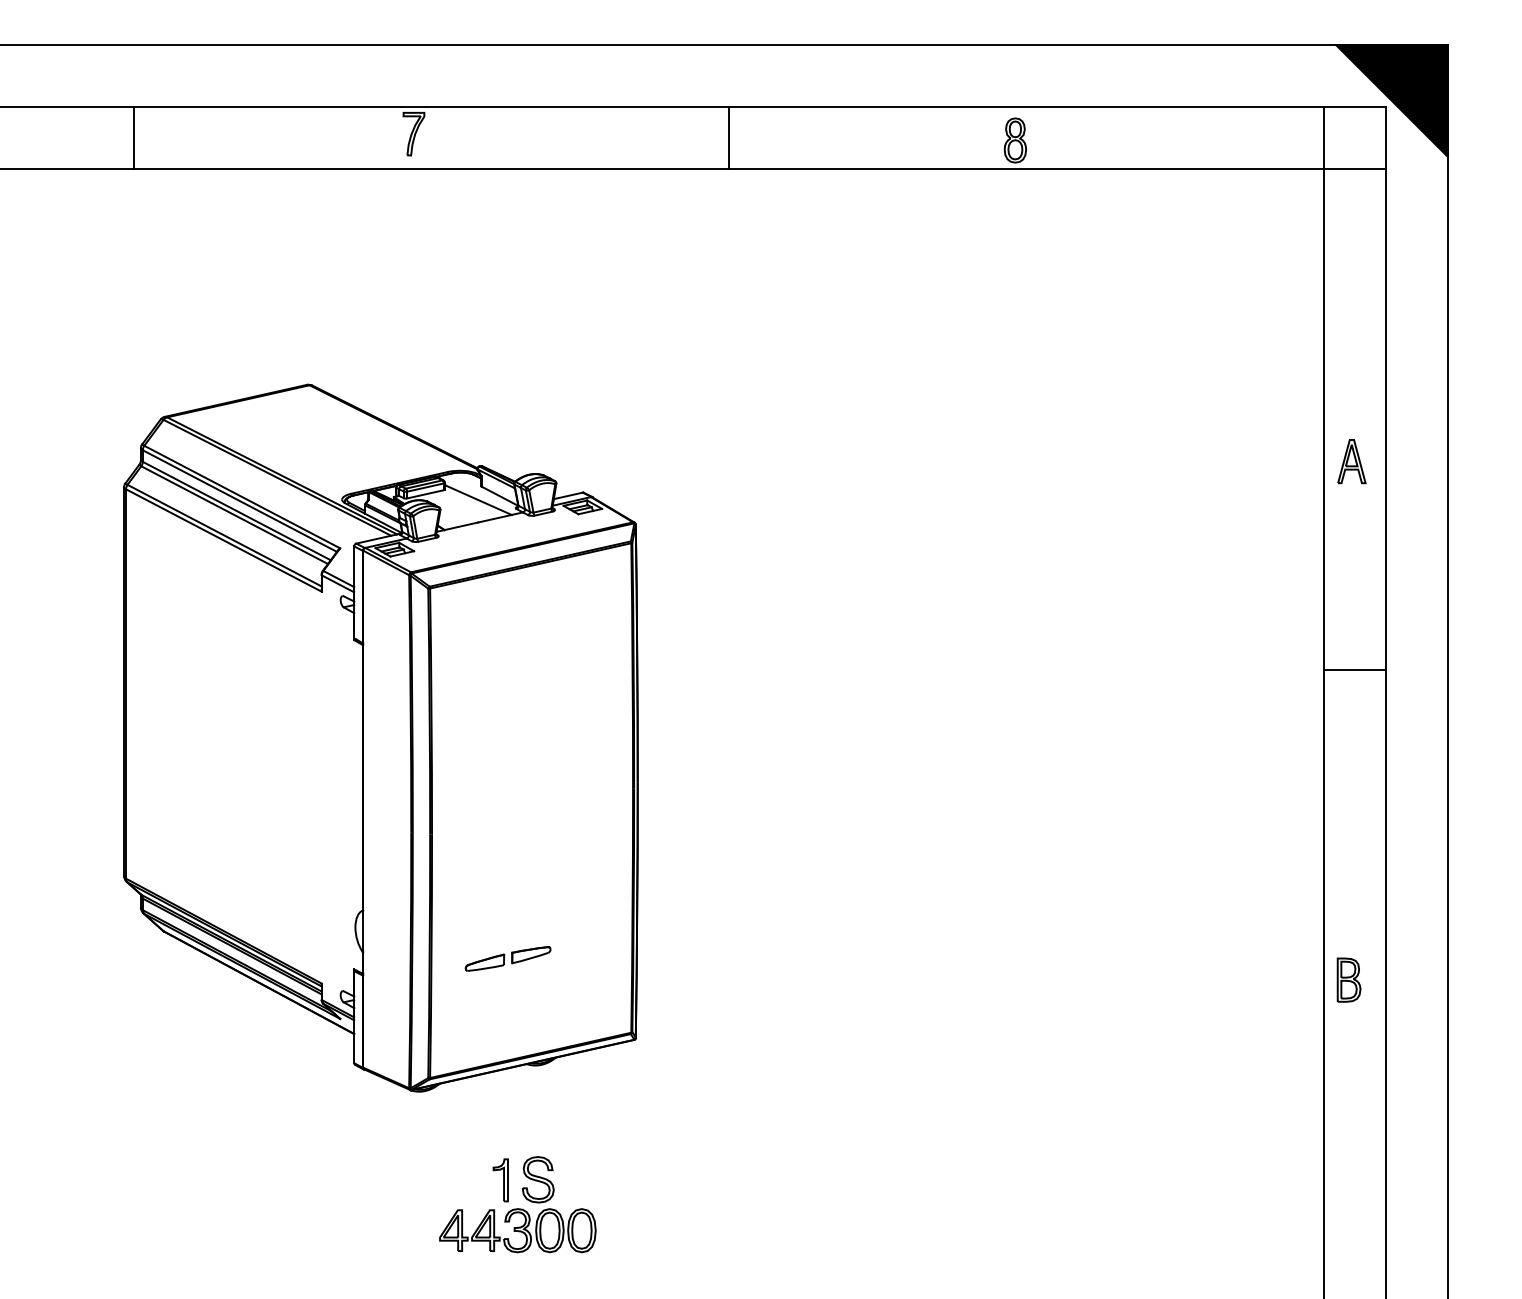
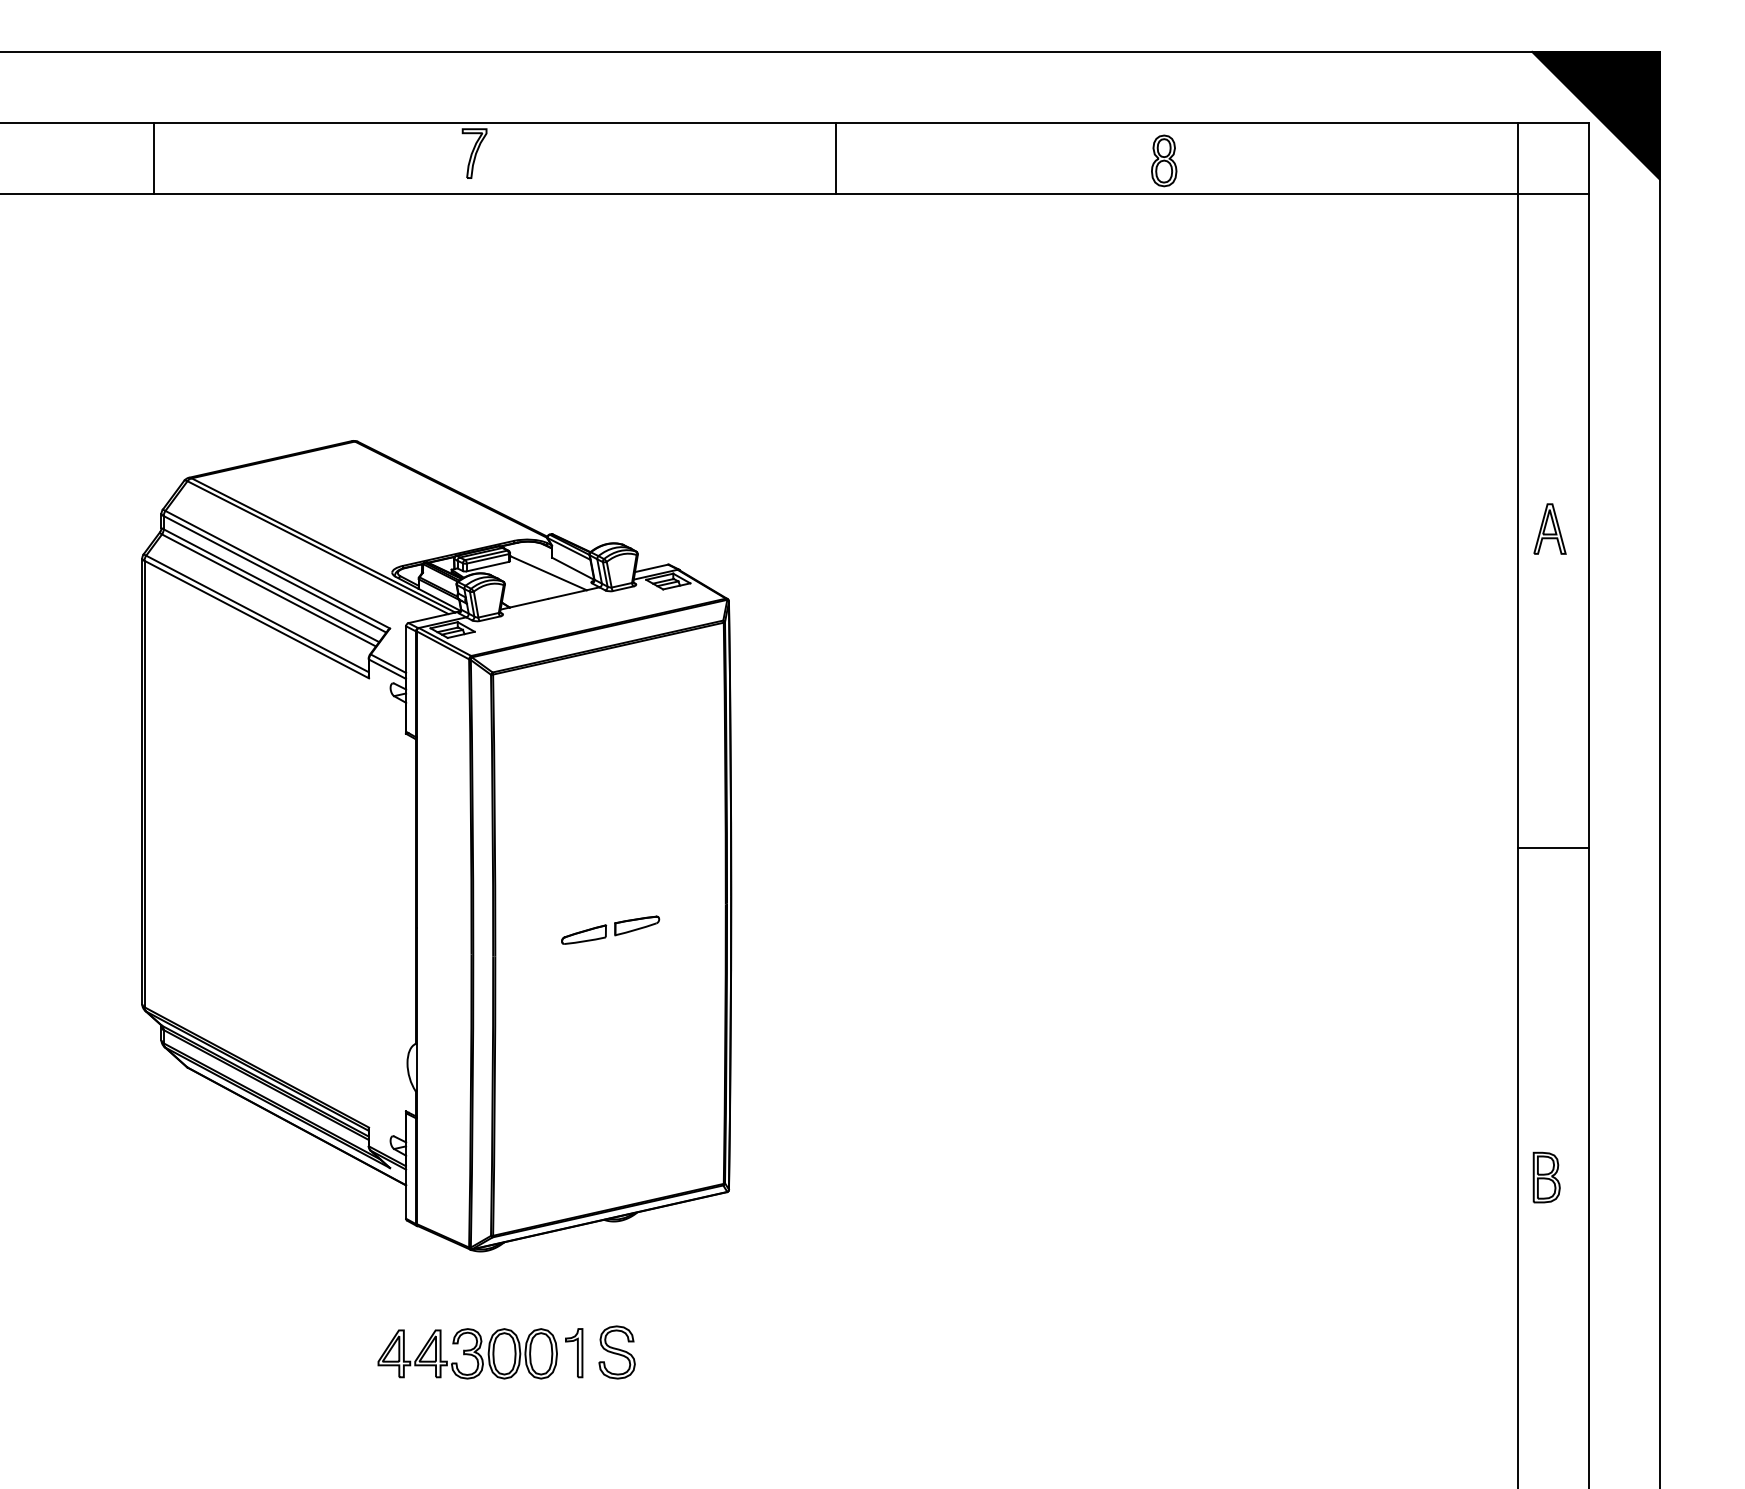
line: (1354, 670) -> (1553, 848), moved
part: (508, 958) -> (610, 929), moved
part: (1348, 980) -> (1546, 1177), moved
part: (517, 1230) -> (467, 1353), moved

